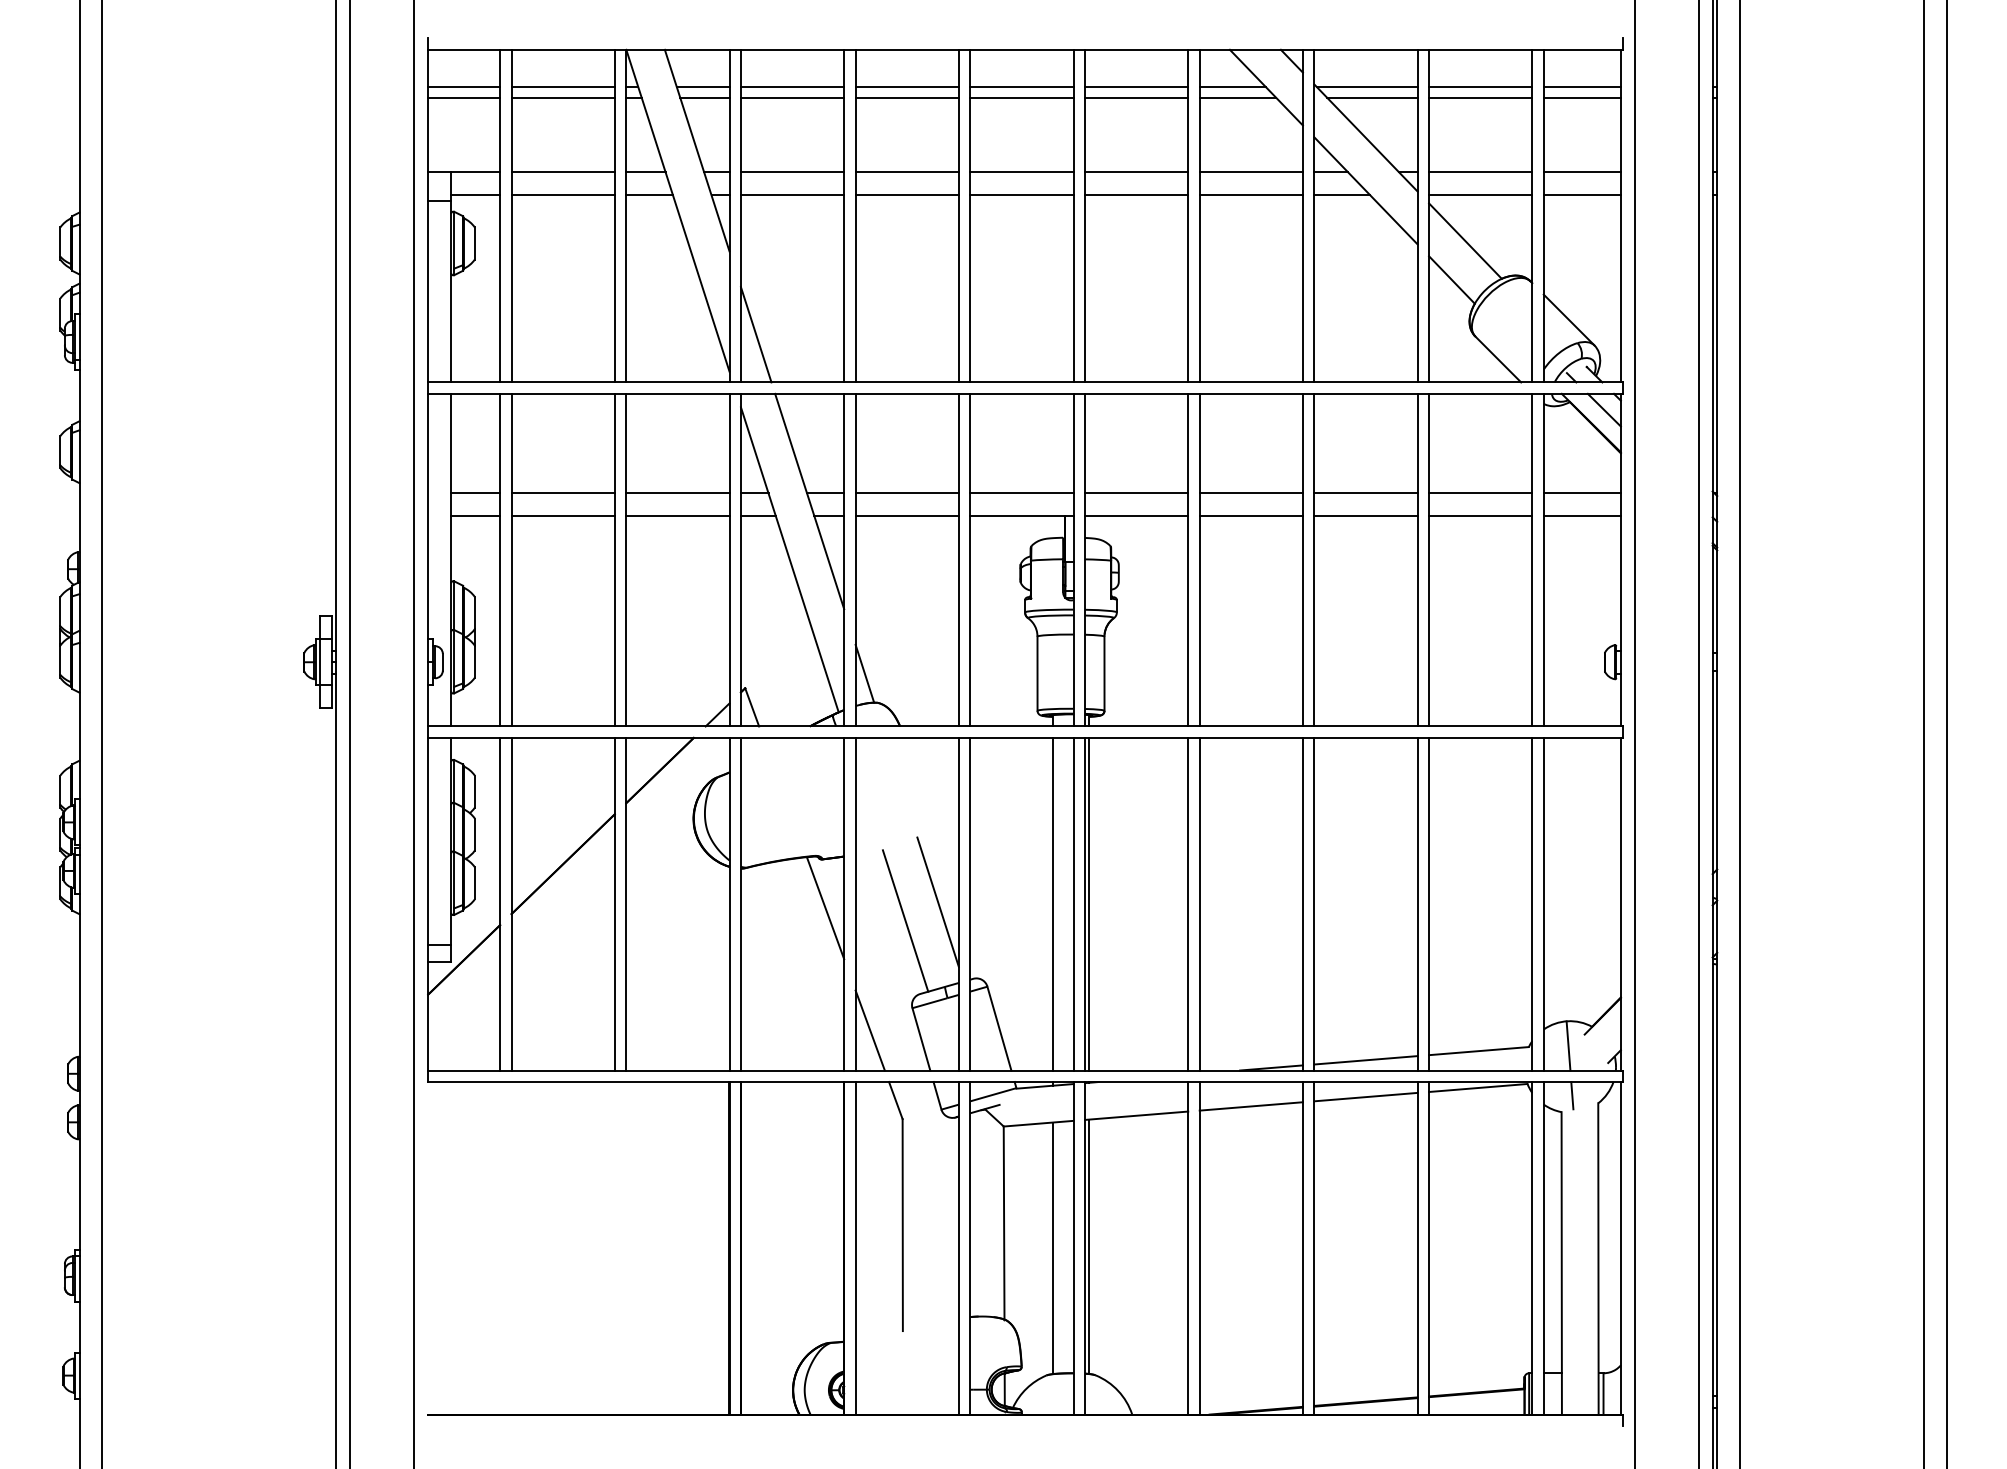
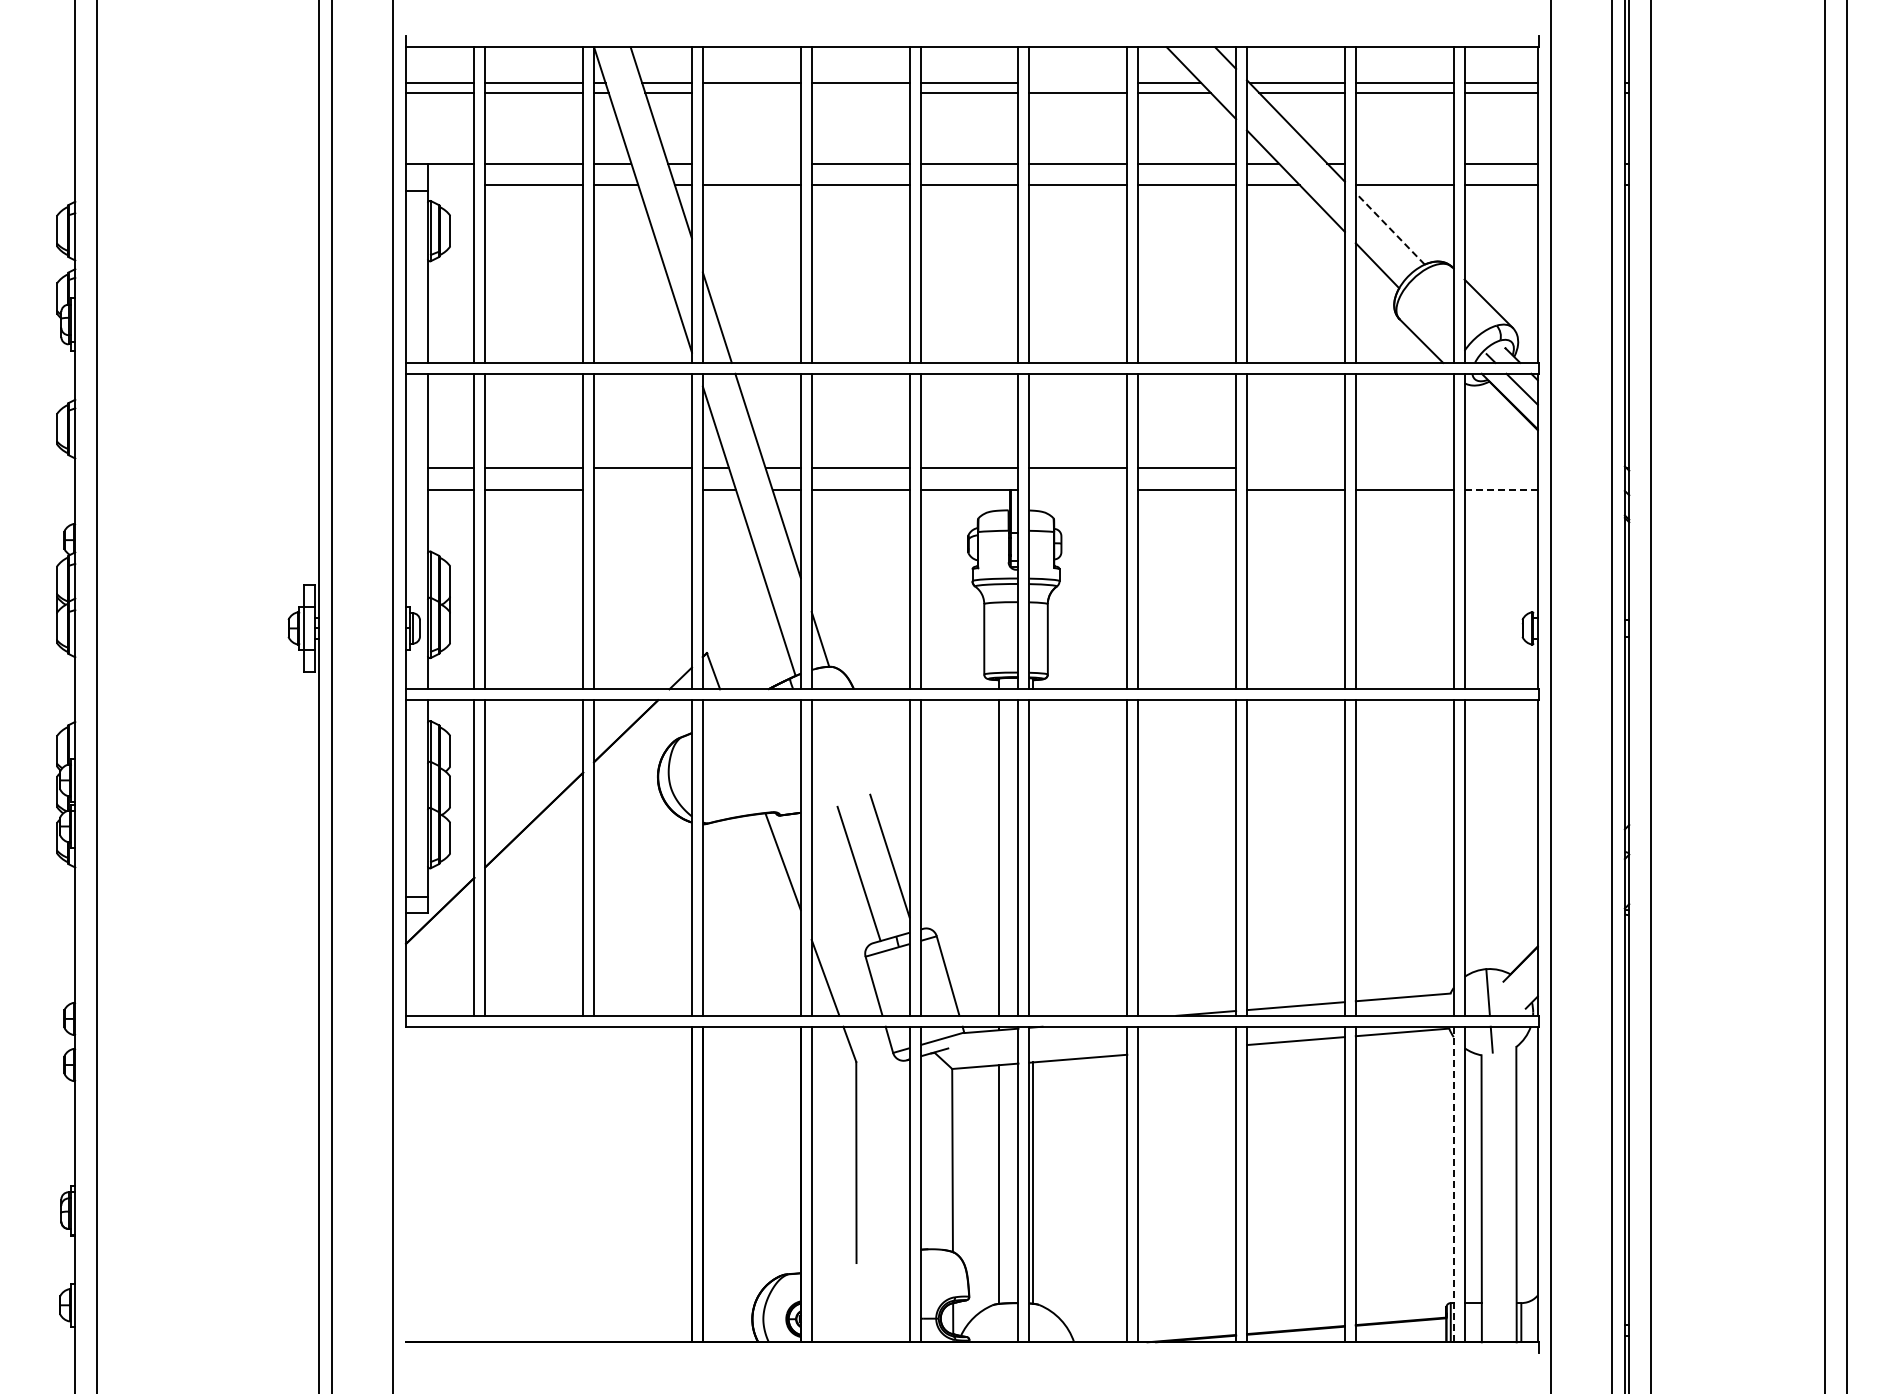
line: (1136, 86) -> (1078, 82), removed
line: (792, 97) -> (751, 92), removed
line: (907, 97) -> (860, 92), removed
line: (792, 172) -> (751, 163), removed
line: (1480, 172) -> (1404, 163), removed
line: (474, 195) -> (450, 185), removed
line: (1465, 240) -> (1390, 228), solid -> dashed
line: (1365, 493) -> (1295, 468), removed
line: (1480, 493) -> (1404, 468), removed
line: (1581, 493) -> (1500, 468), removed
line: (678, 516) -> (643, 490), removed
line: (1136, 516) -> (1078, 490), removed
line: (1582, 516) -> (1501, 490), solid -> dashed
line: (1089, 903) -> (1033, 857), removed
line: (1251, 1105) -> (1187, 1049), removed
line: (1532, 1248) -> (1453, 1184), solid -> dashed

